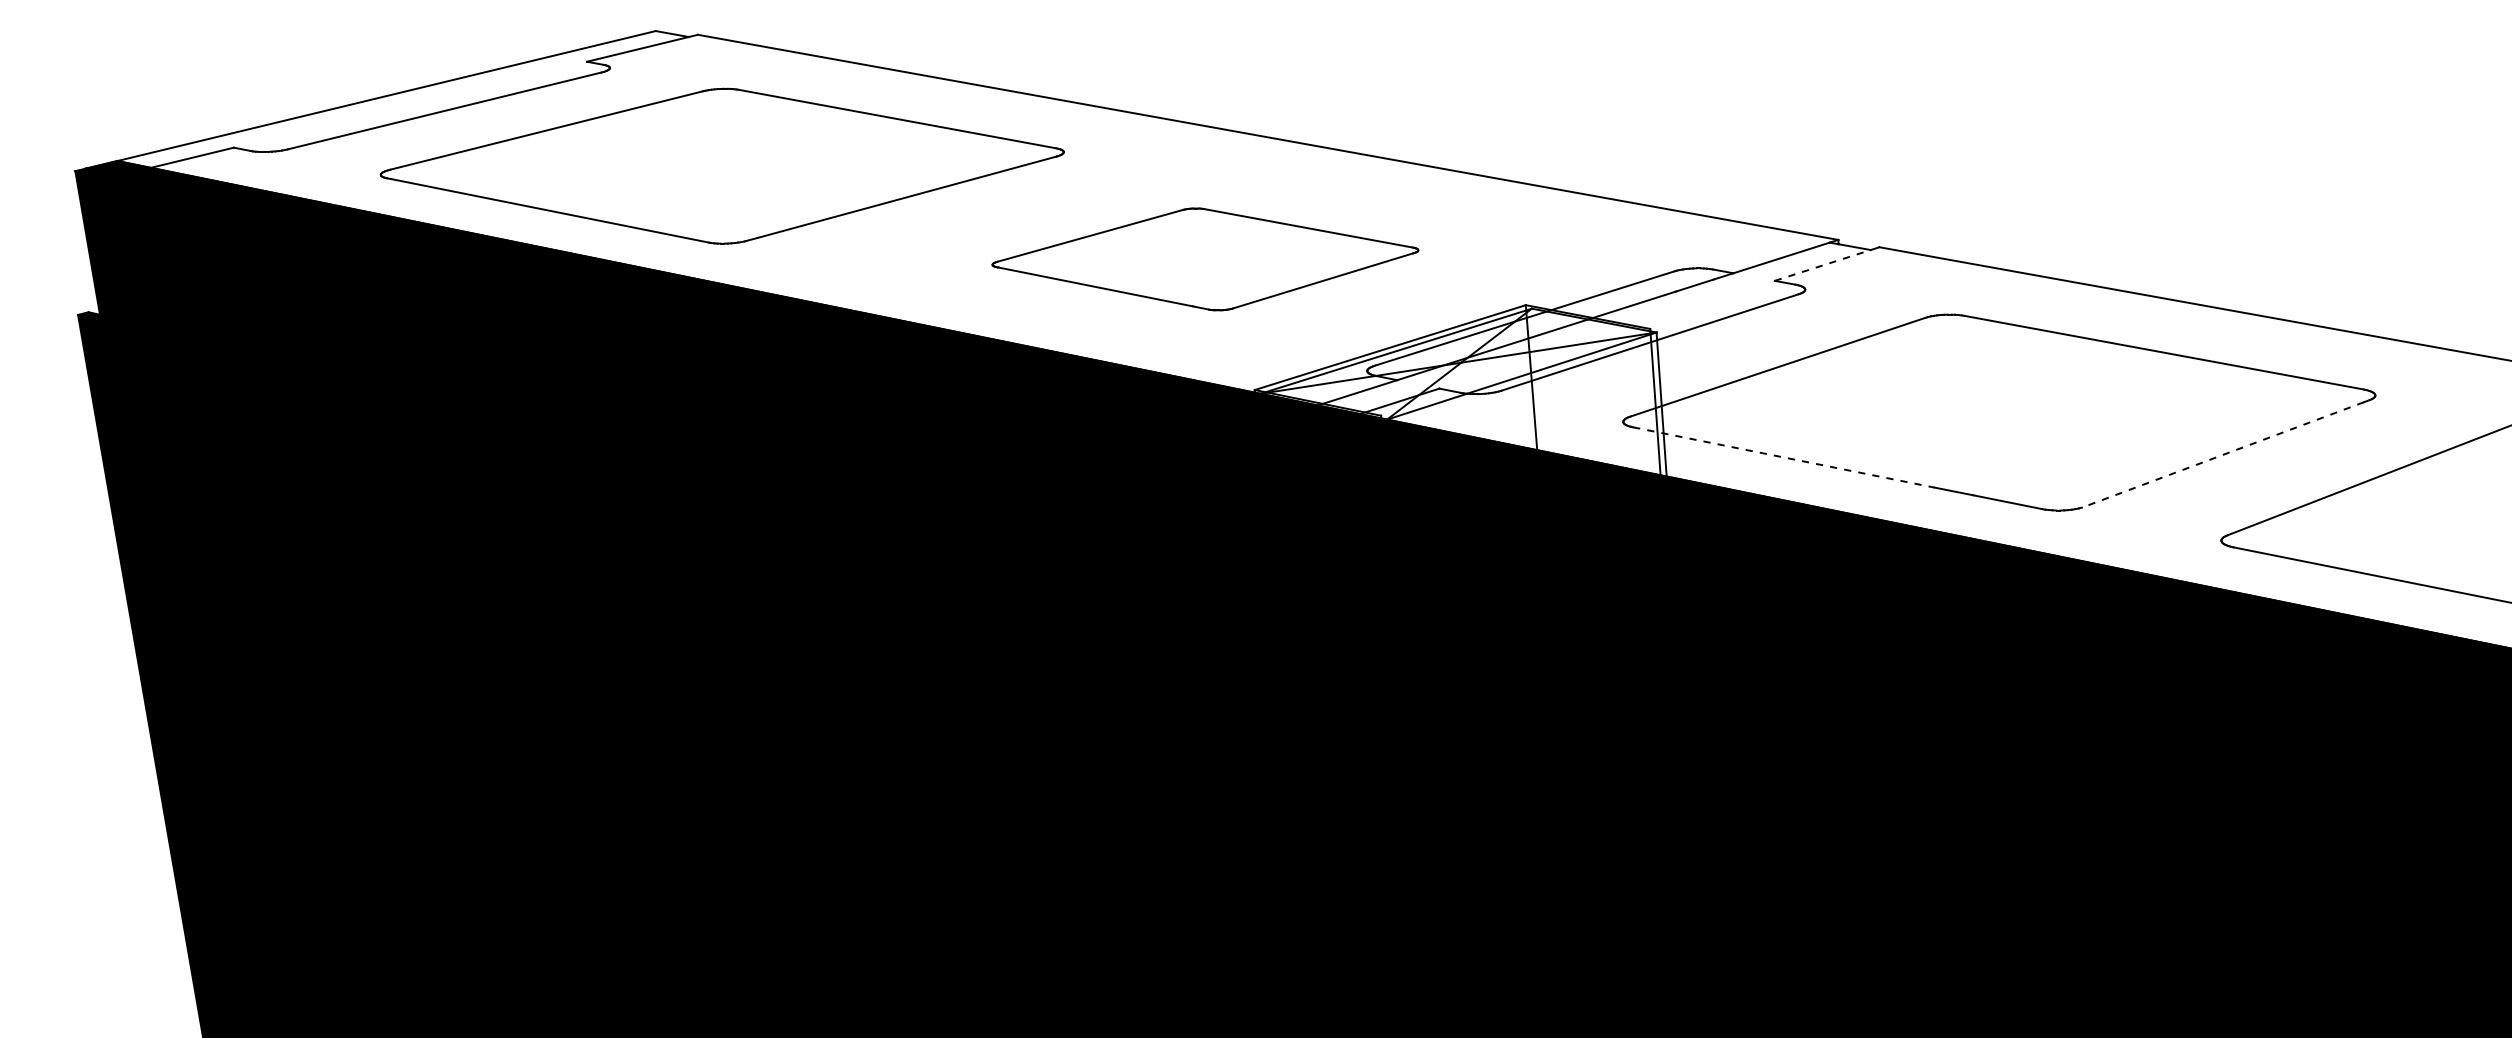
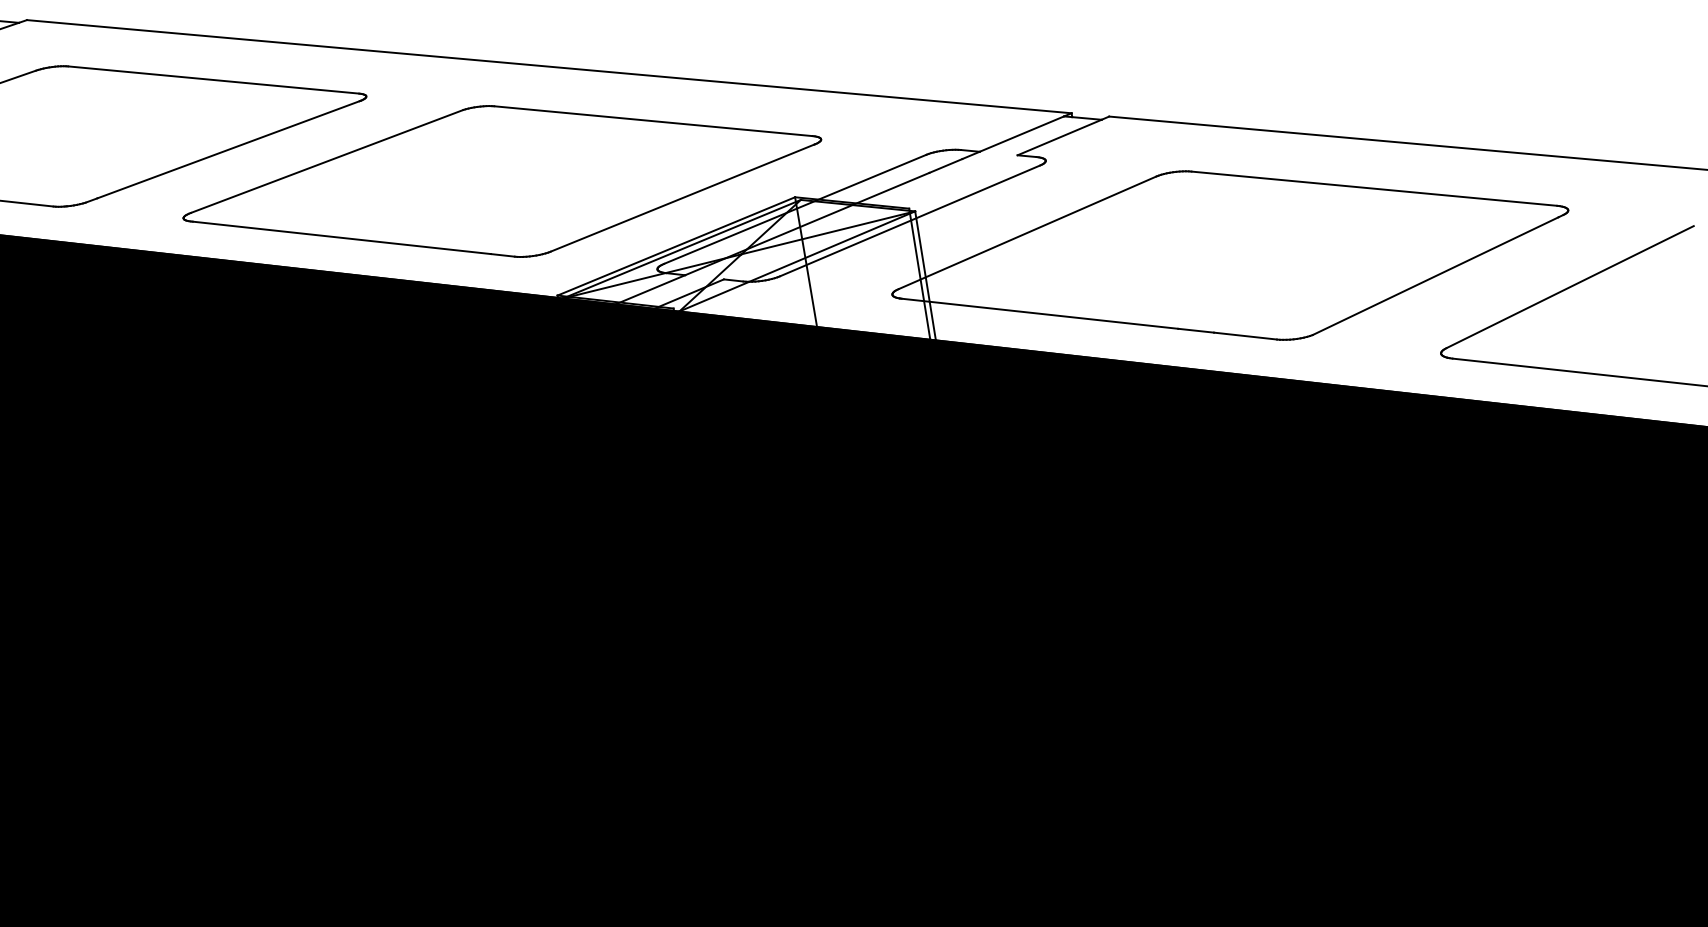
part: (1205, 259) -> (502, 181), size x1.67
line: (1823, 265) -> (1060, 137), dashed -> solid
line: (2222, 454) -> (1435, 275), dashed -> solid
line: (1783, 457) -> (1039, 313), dashed -> solid

